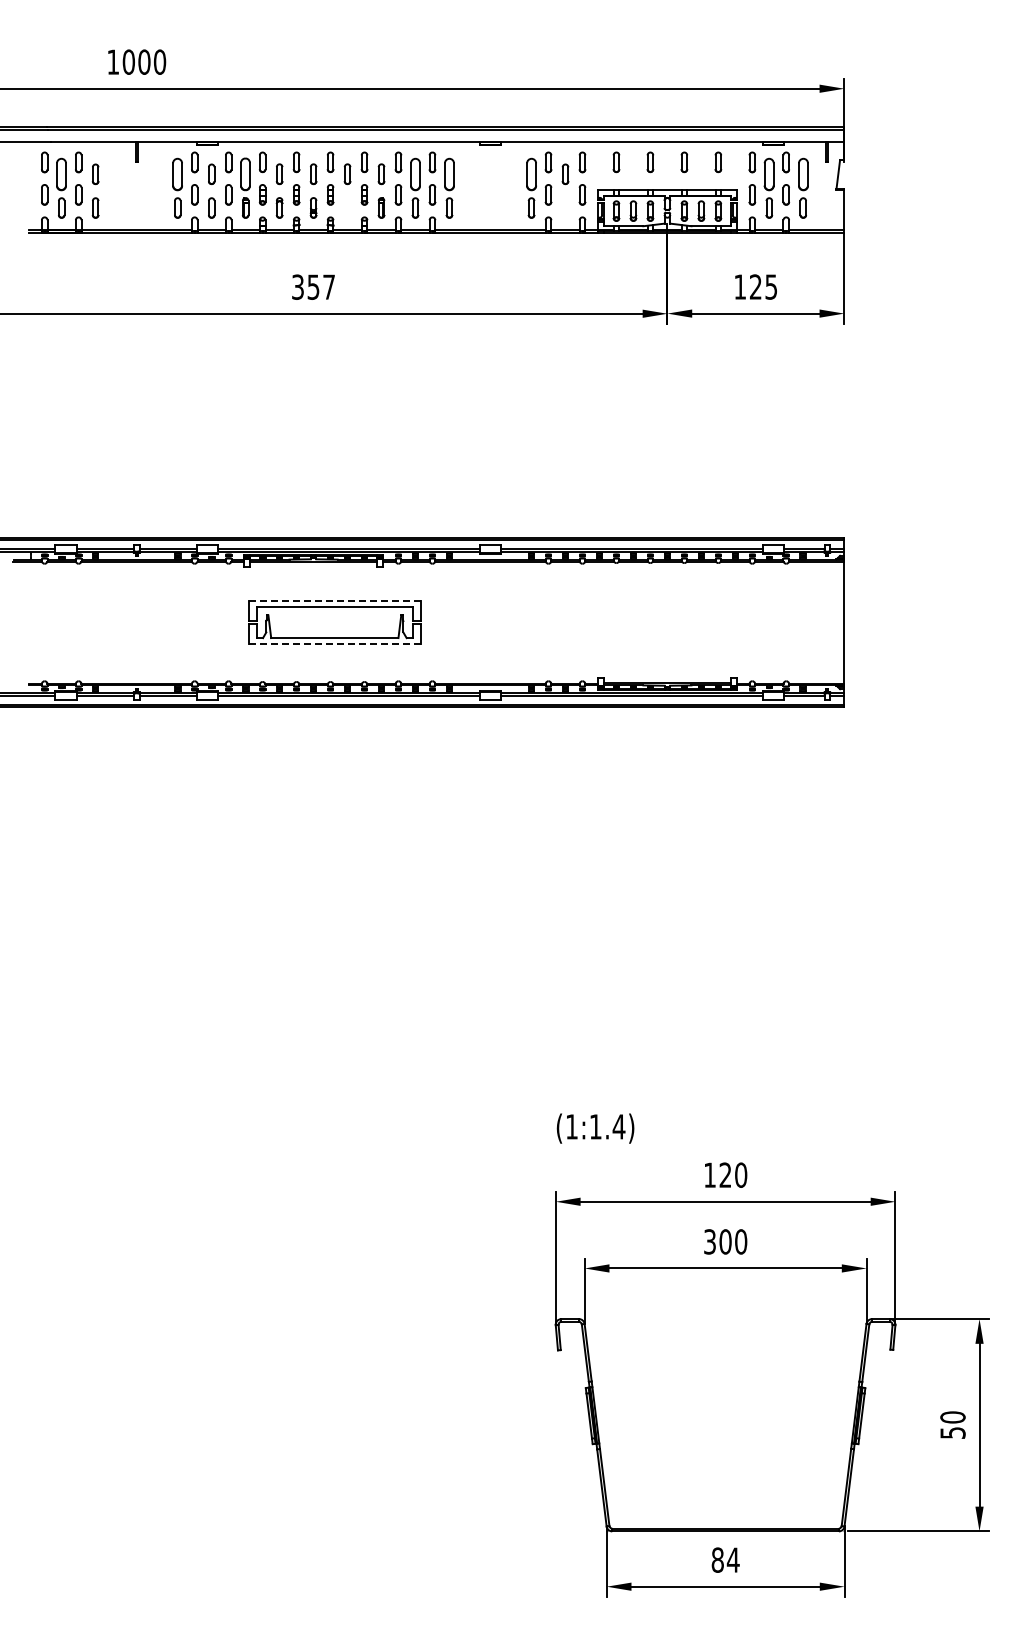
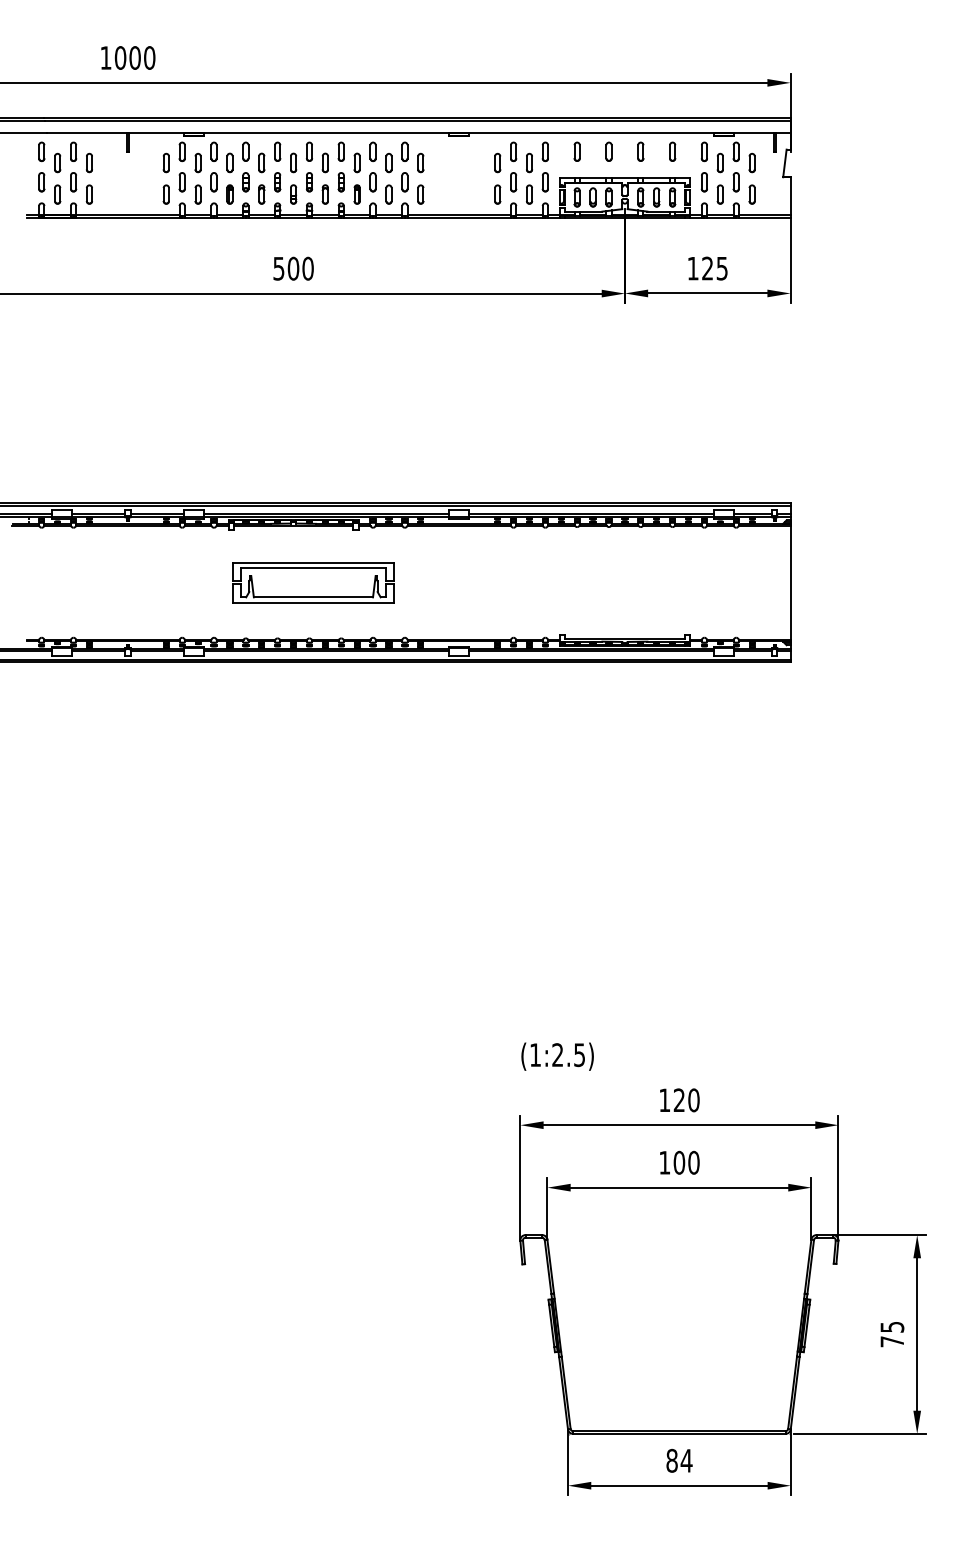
part: (61, 173) -> (57, 162), size x0.62
part: (177, 173) -> (166, 162), size x0.62
part: (245, 173) -> (229, 162), size x0.62
part: (415, 173) -> (389, 162), size x0.62
part: (449, 173) -> (420, 162), size x0.62
part: (531, 173) -> (497, 162), size x0.62
part: (769, 173) -> (720, 162), size x0.62
part: (802, 173) -> (751, 162), size x0.62
part: (347, 207) -> (325, 194), added
part: (565, 207) -> (529, 194), added
text: (313, 286) -> (293, 268), 357 -> 500
line: (334, 601) -> (313, 563), dashed -> solid
line: (335, 643) -> (314, 602), dashed -> solid
text: (607, 1126) -> (568, 1054), (1:1.4) -> (1:2.5)
text: (709, 1241) -> (664, 1162), 300 -> 100
text: (952, 1424) -> (891, 1333), 50 -> 75

